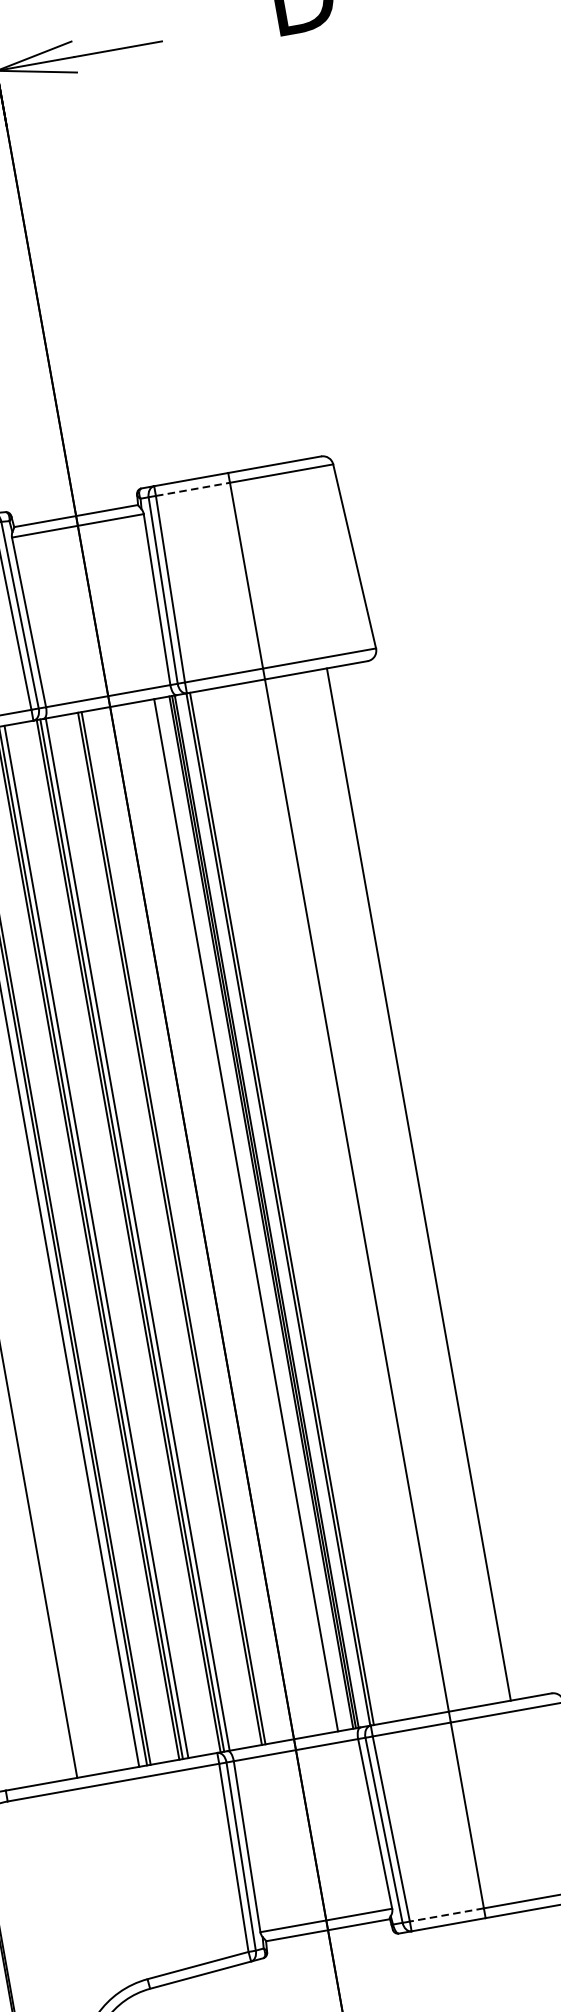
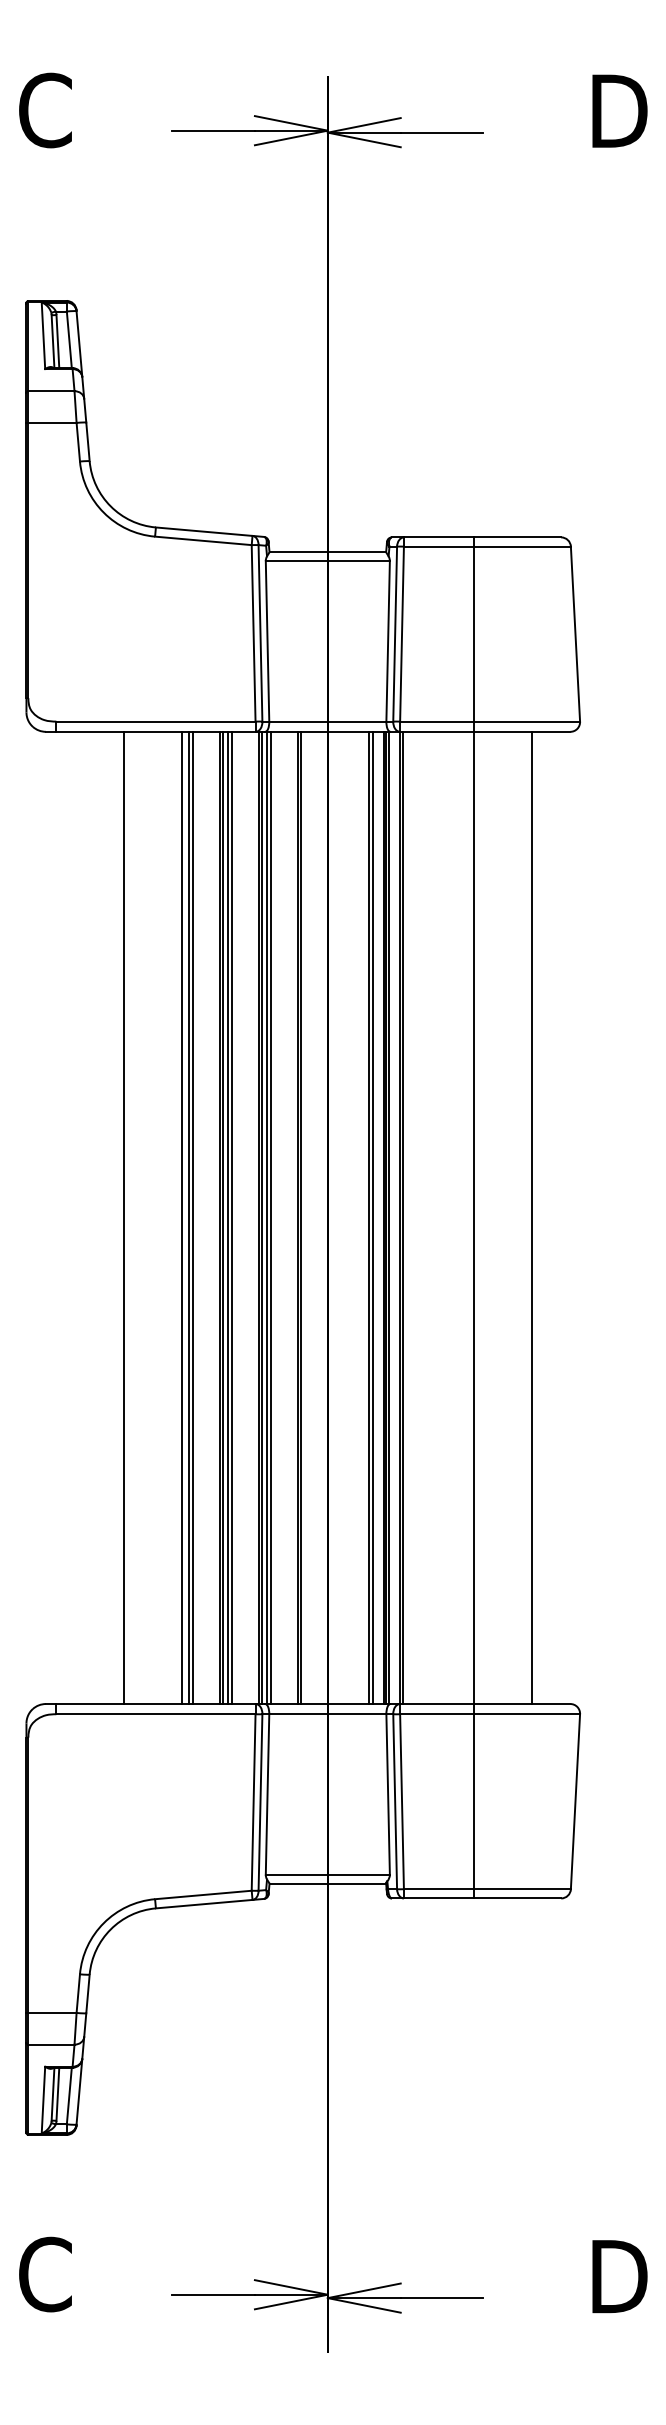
line: (192, 489) -> (438, 546), dashed -> solid
line: (249, 1214) -> (372, 1217), added
line: (141, 1233) -> (270, 1217), added
line: (99, 1240) -> (231, 1217), added
line: (446, 1915) -> (438, 1889), dashed -> solid

